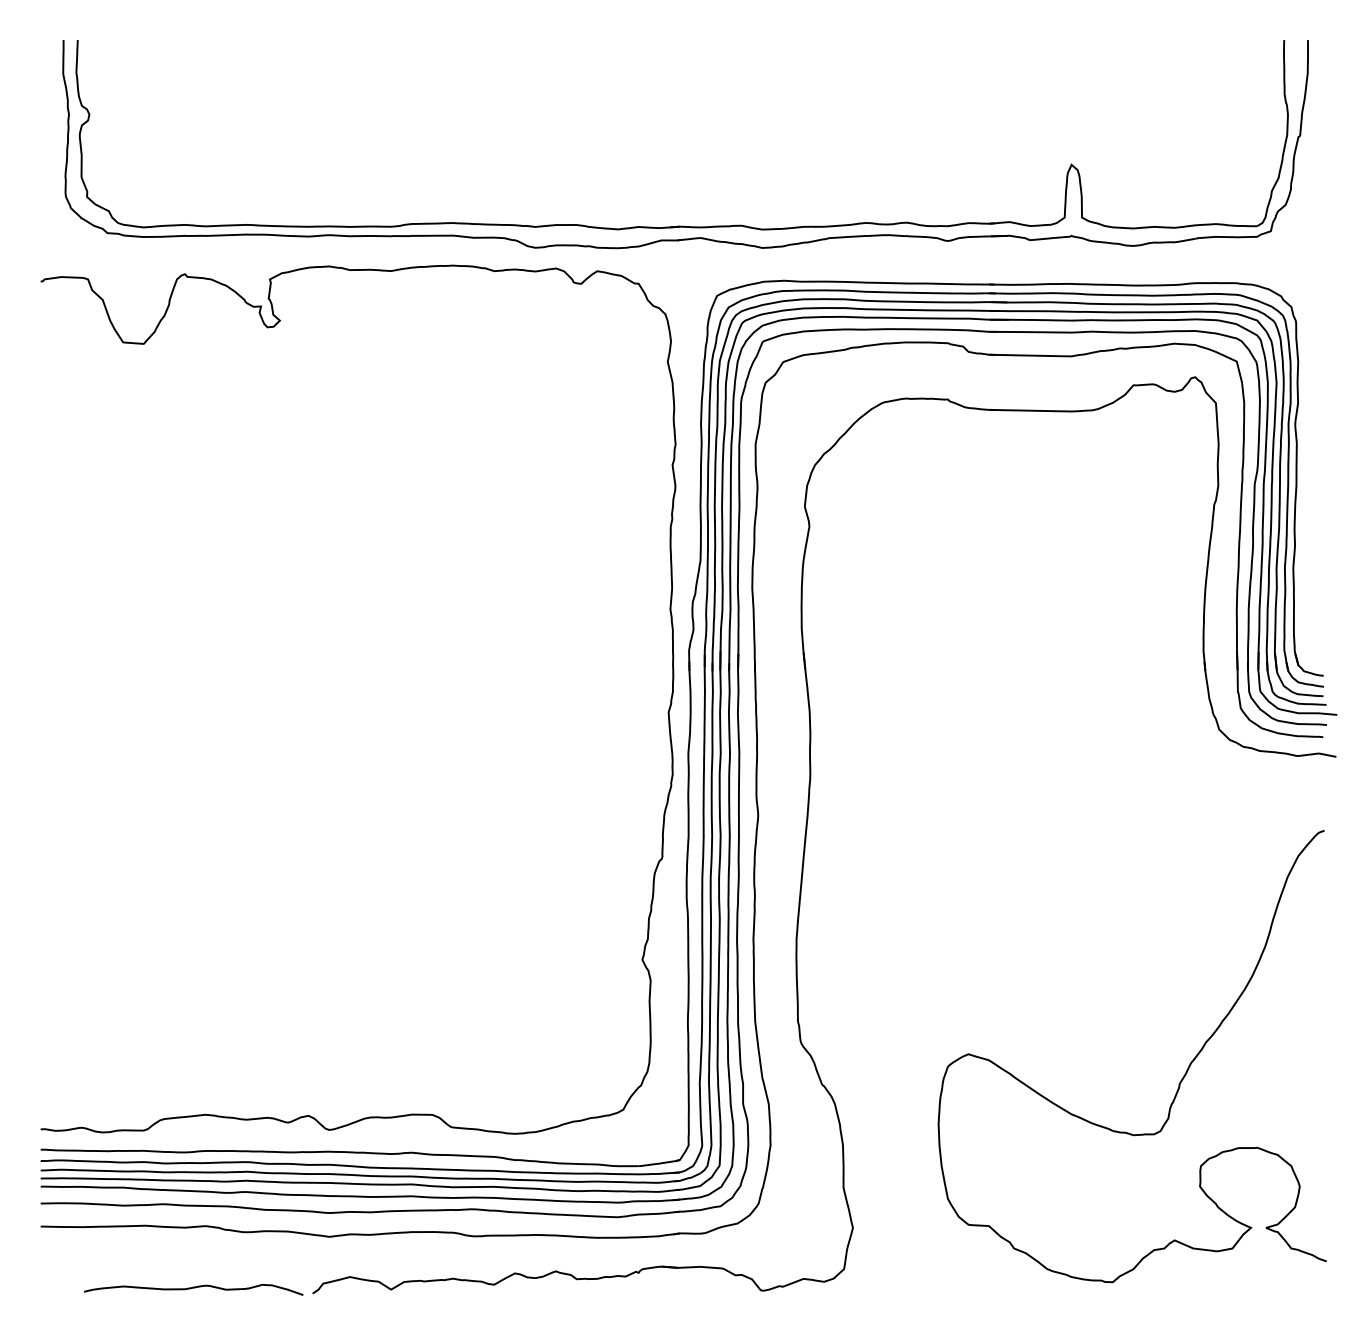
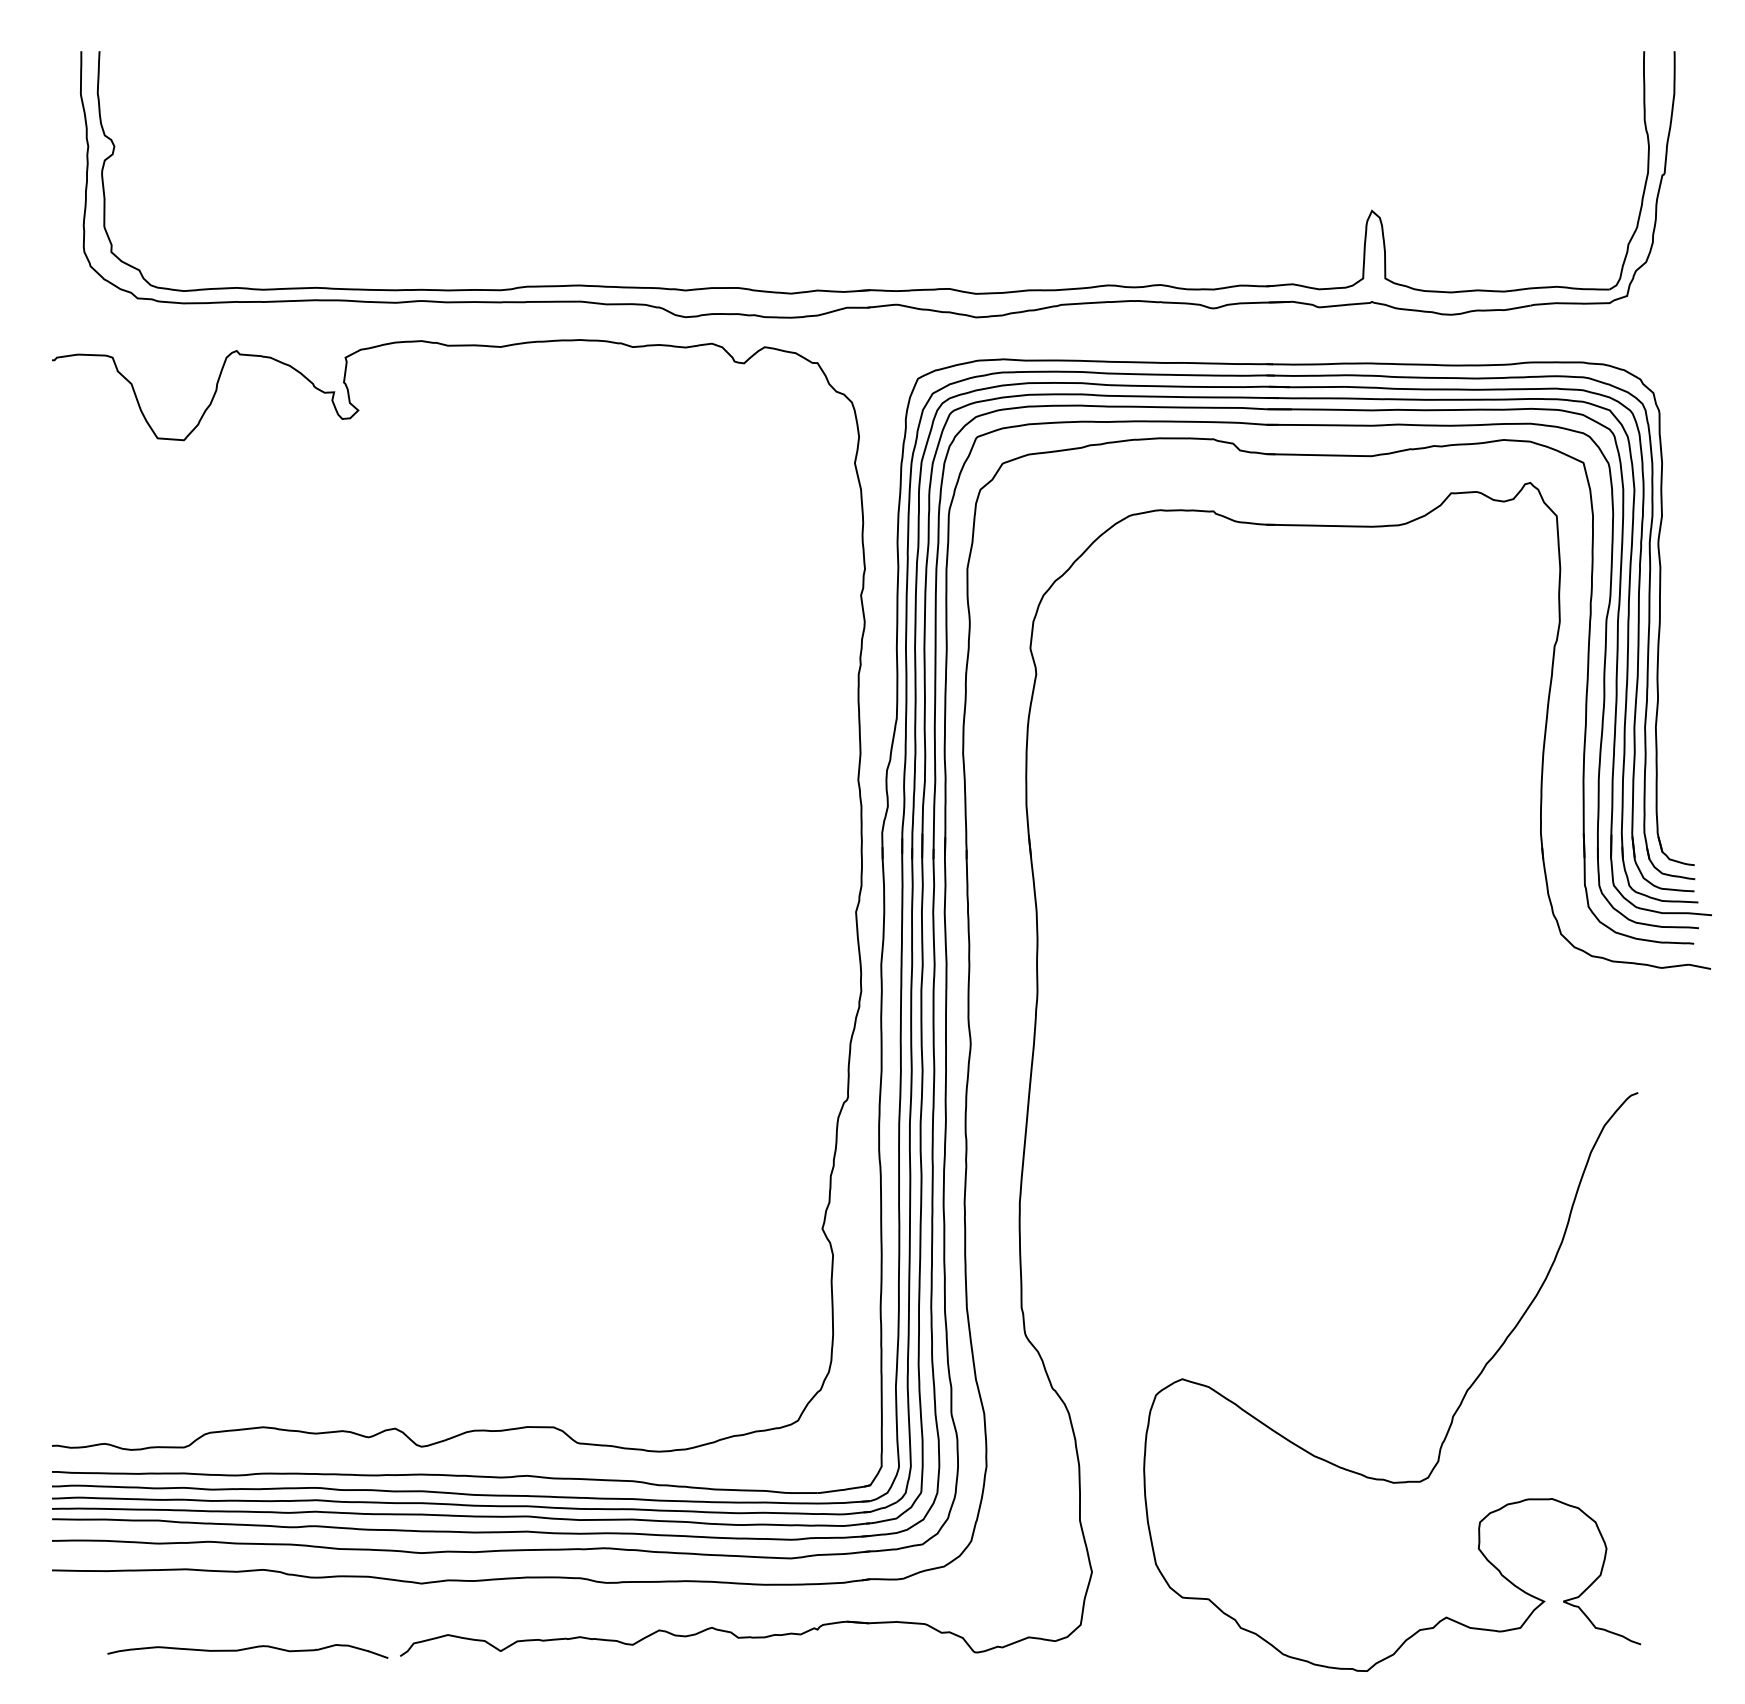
curve: (1180, 1080) -> (1453, 1412), moved

